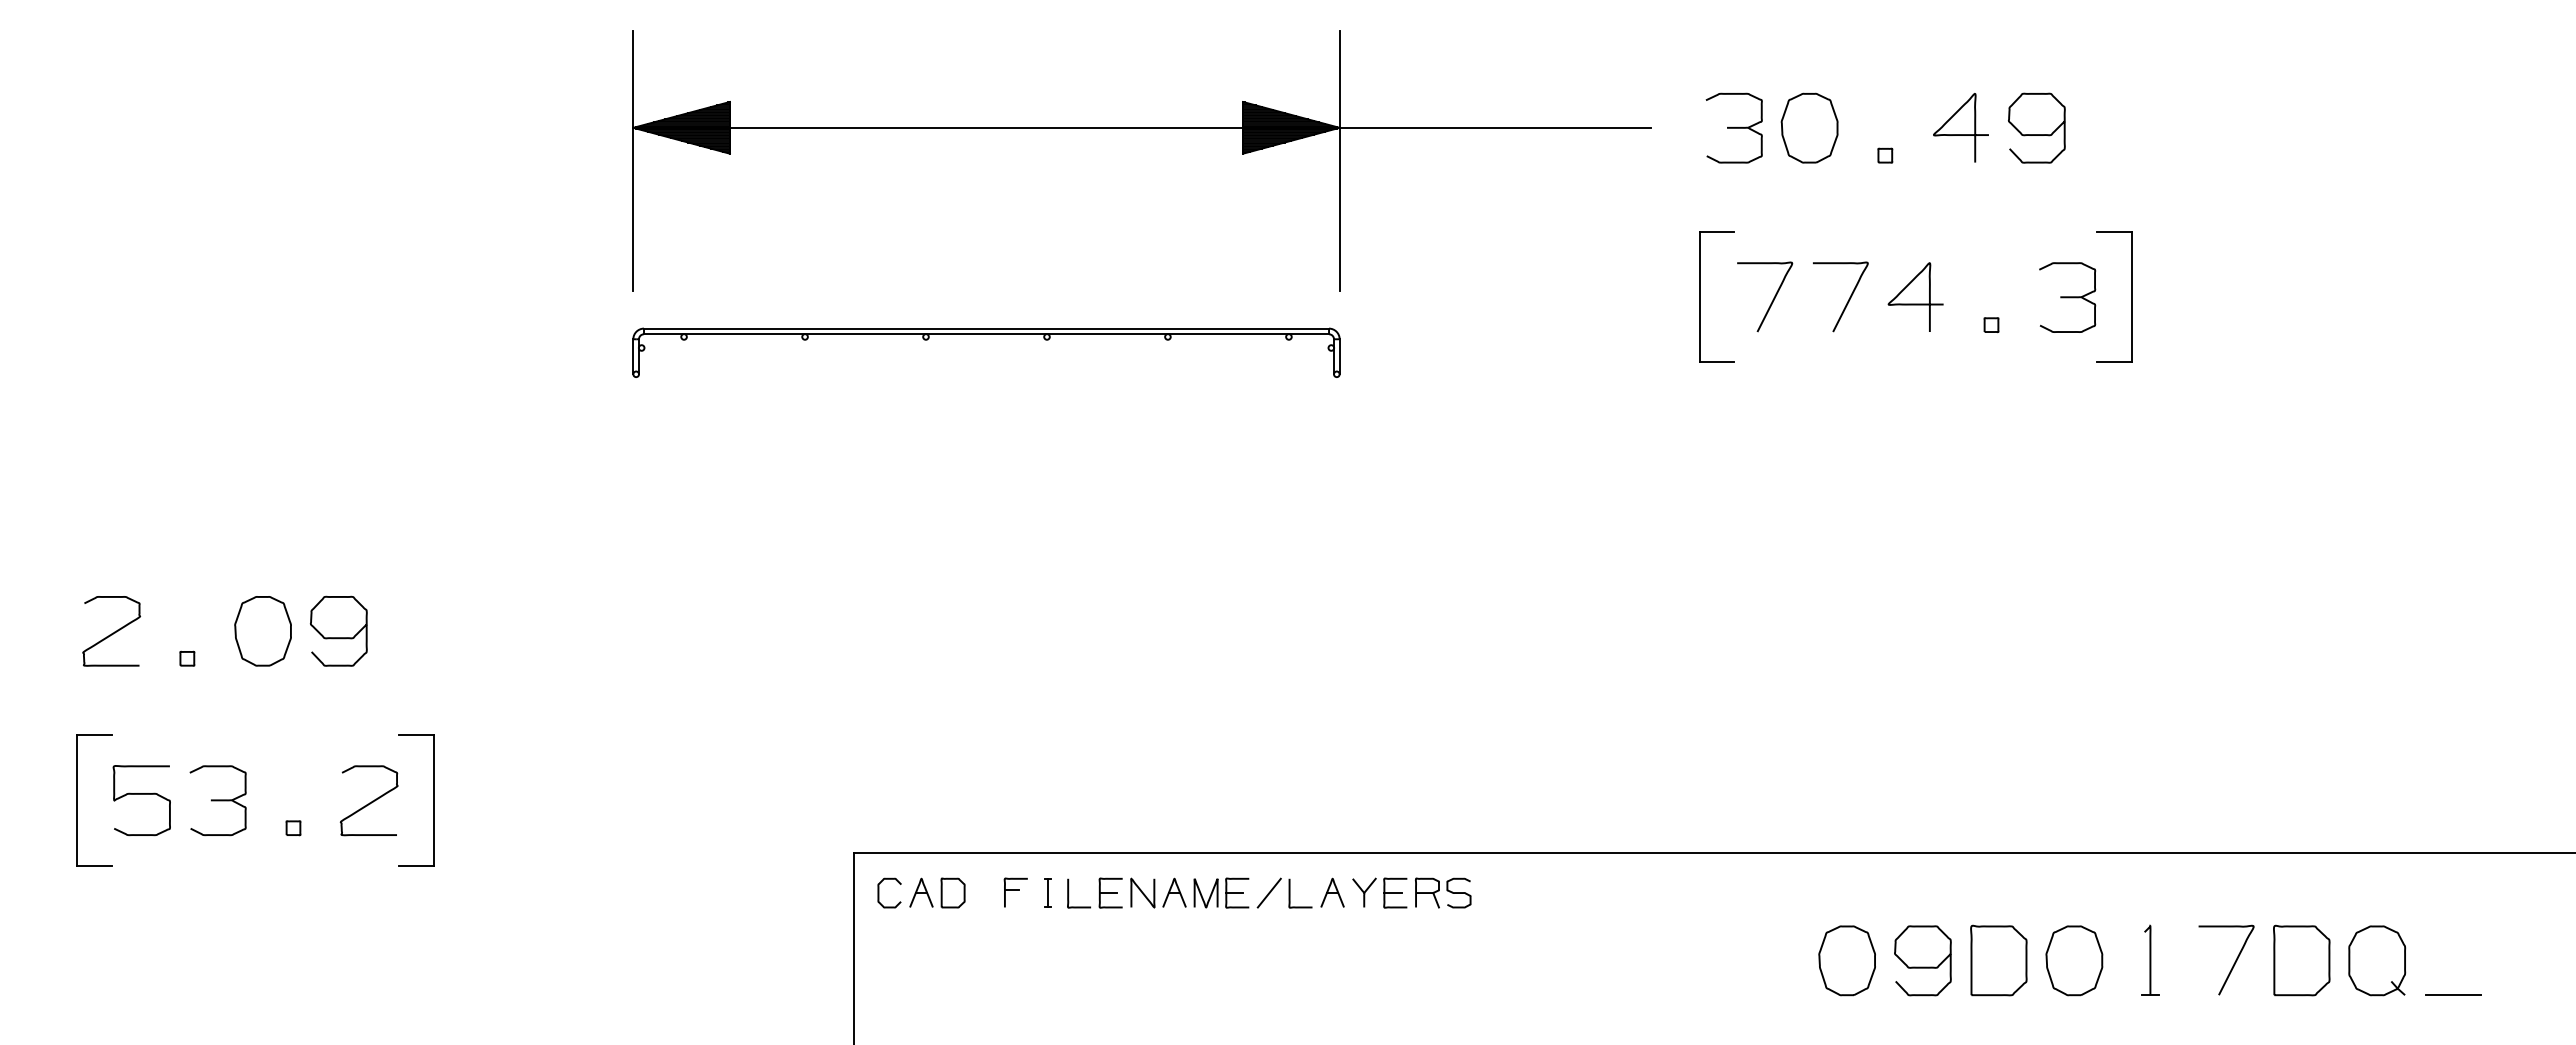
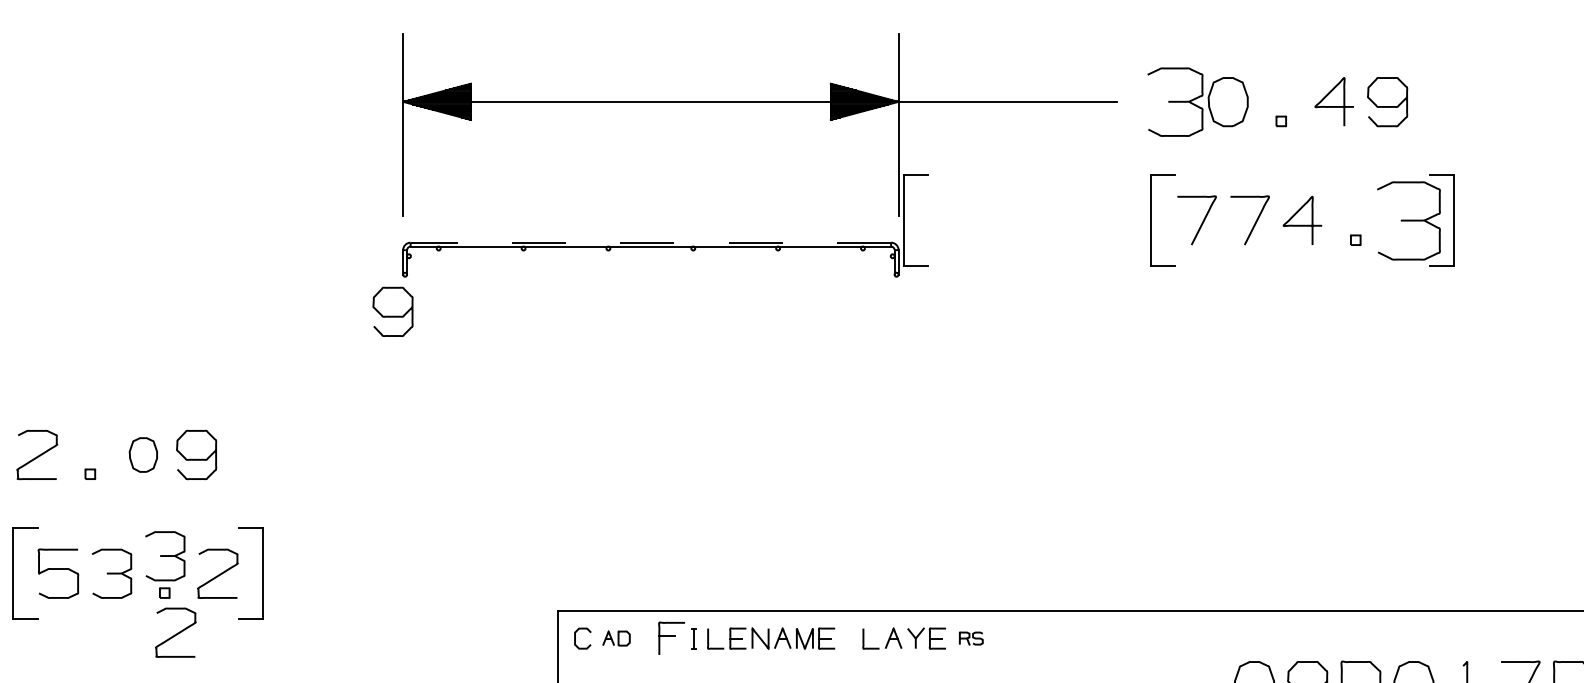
part: (1733, 127) -> (1174, 101), size x1.4
part: (1348, 296) -> (904, 220), added
part: (2067, 297) -> (1409, 220), size x1.6
line: (986, 328) -> (650, 242), solid -> dashed
curve: (618, 433) -> (392, 316), added
part: (262, 631) -> (143, 455), size x0.7
part: (293, 775) -> (164, 556), added
curve: (309, 886) -> (176, 633), added
part: (937, 892) -> (616, 638), size x0.7
part: (1015, 892) -> (671, 638), size x1.6
line: (1268, 892) -> (848, 638), removed
part: (1443, 892) -> (971, 638), size x0.6

